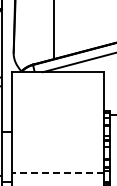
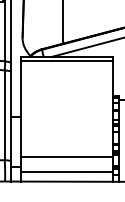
line: (58, 76) -> (67, 61), added
line: (58, 172) -> (67, 157), dashed -> solid

